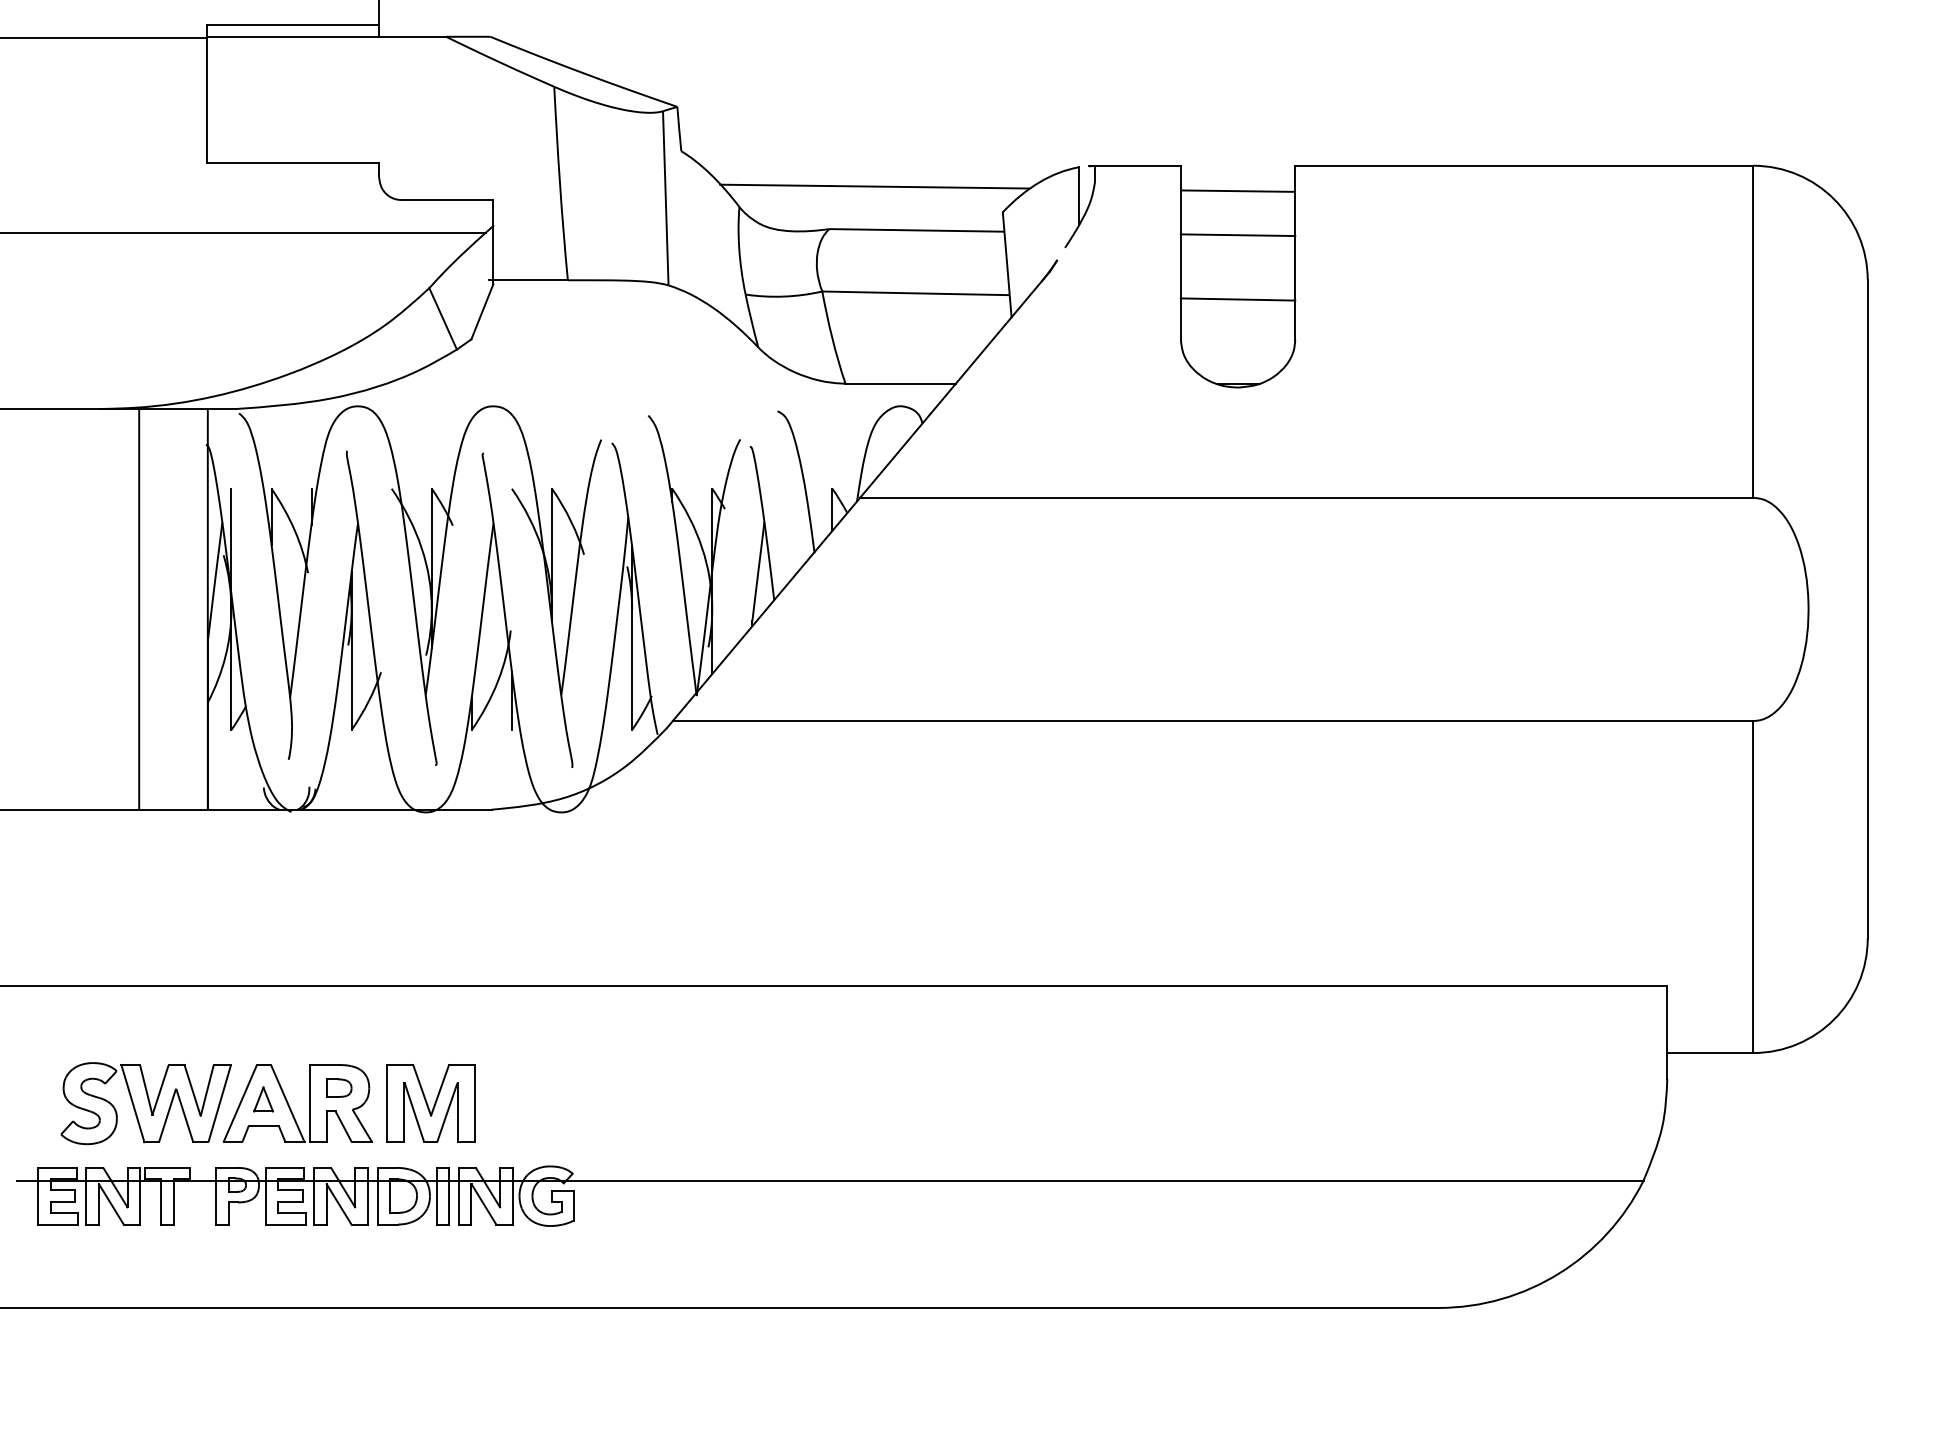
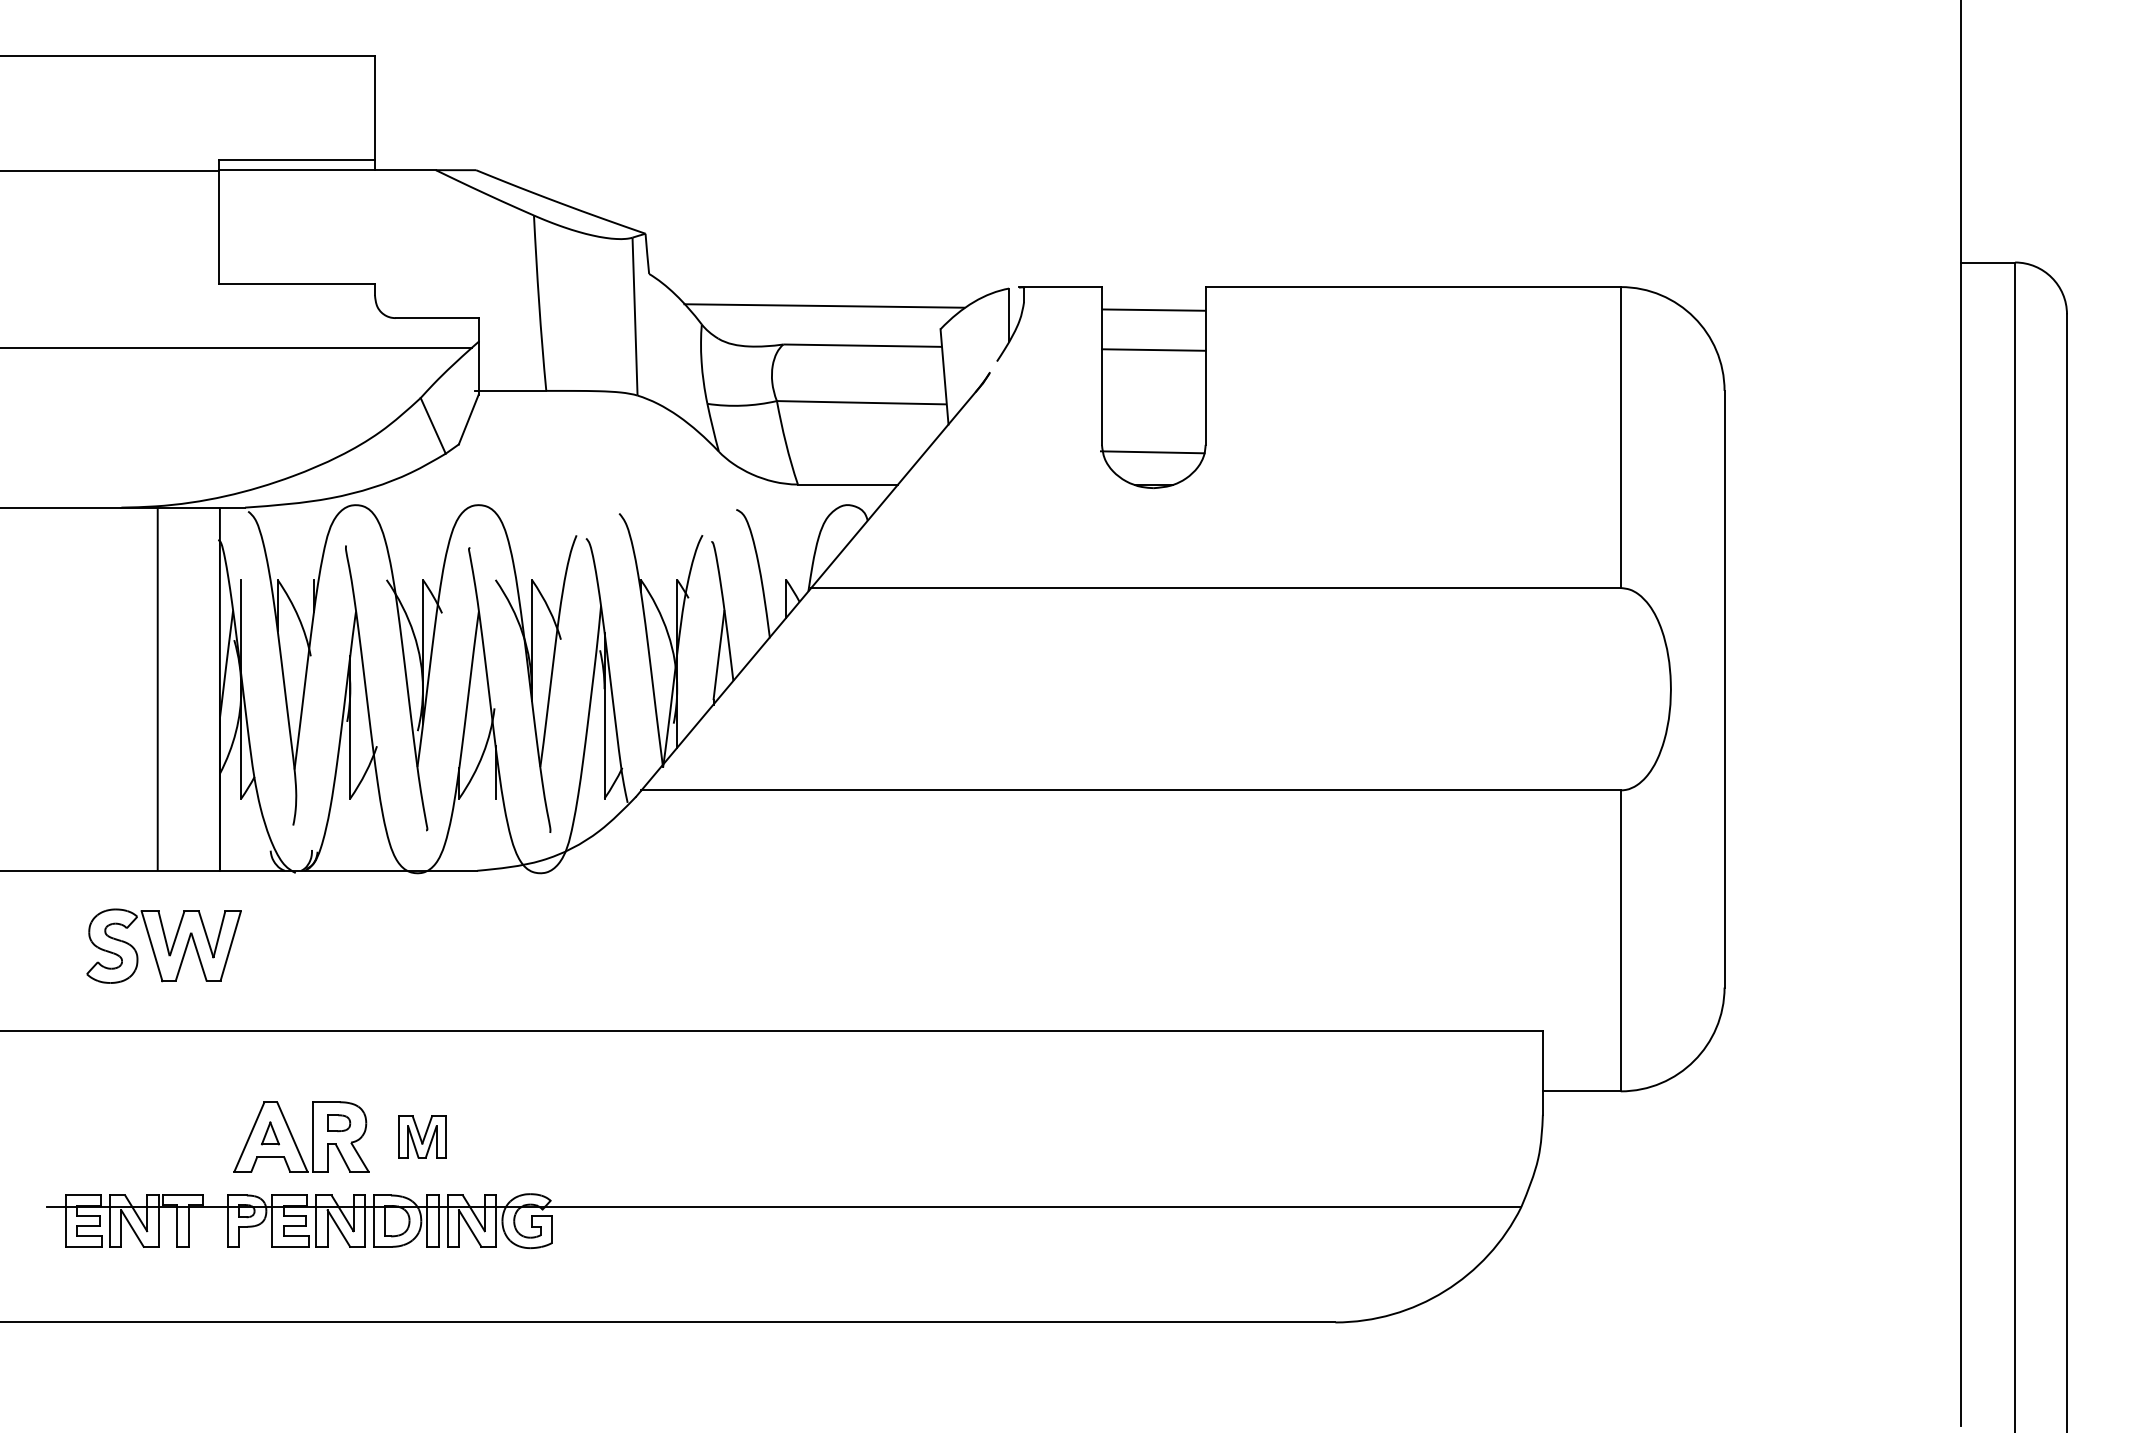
line: (1237, 299) -> (1152, 452), moved
part: (145, 1102) -> (163, 945), moved
part: (431, 1102) -> (422, 1136), size x0.6

